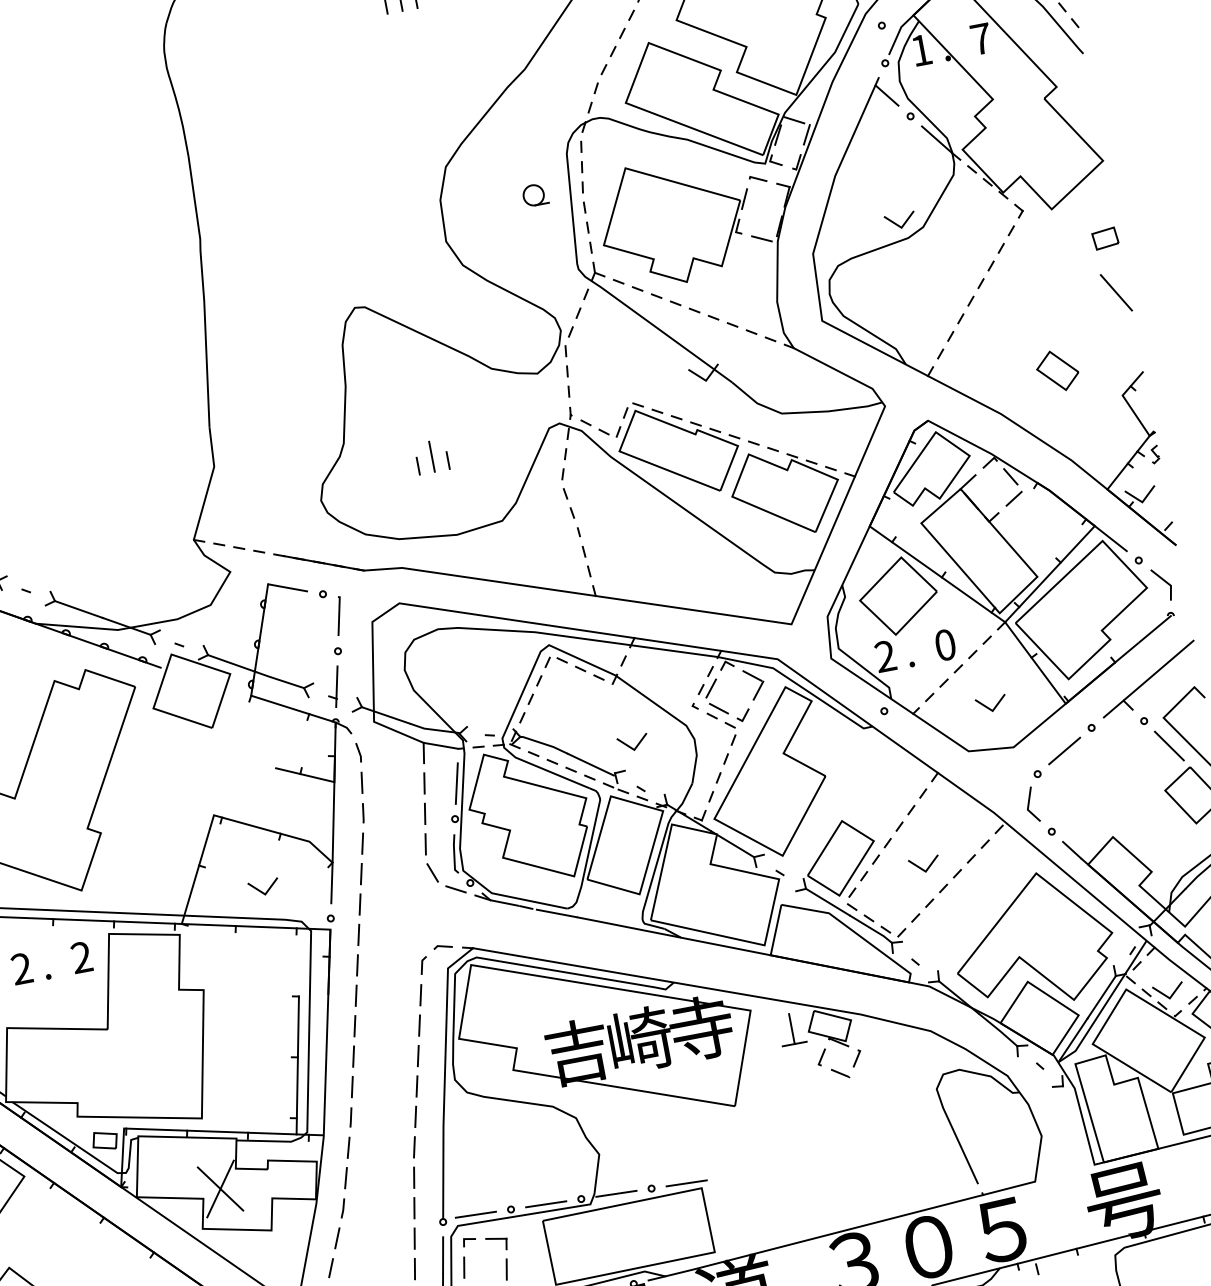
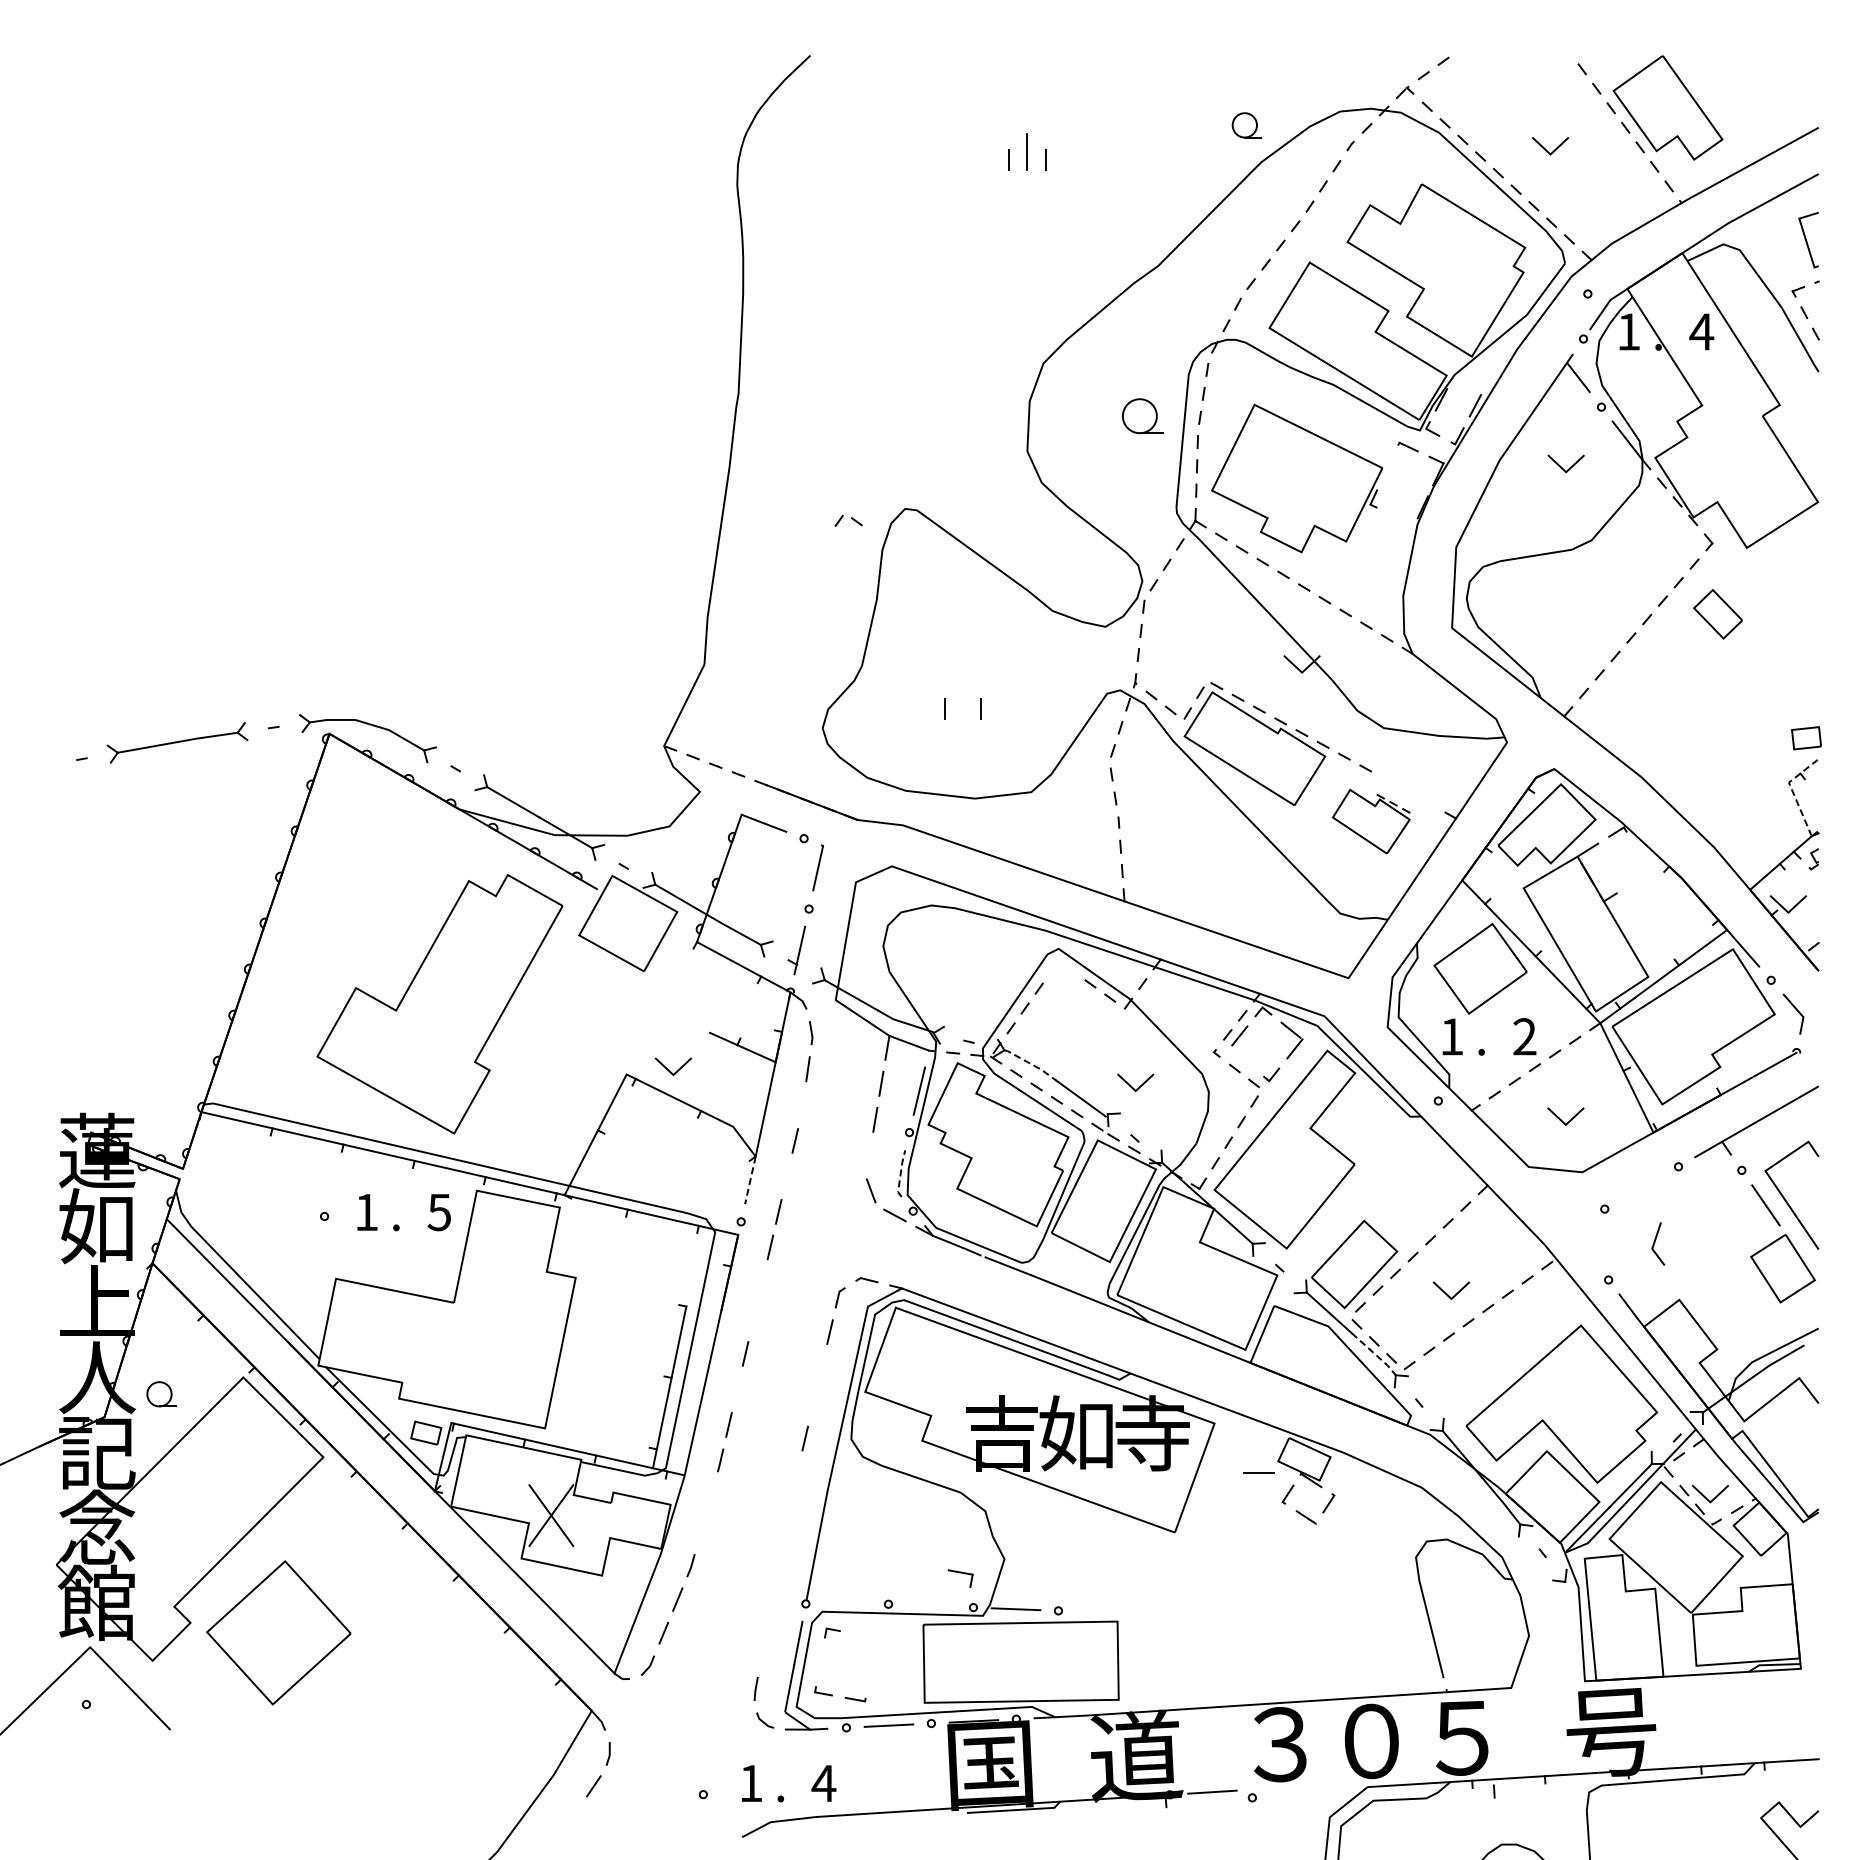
text: (980, 38) -> (1701, 331), 7 -> 4
line: (793, 120) -> (1463, 385), removed
part: (535, 195) -> (1142, 416), size x1.4
line: (744, 199) -> (1387, 467), removed
line: (896, 223) -> (1561, 466), moved
part: (1105, 238) -> (1806, 738), moved
line: (762, 239) -> (1399, 518), removed
line: (1116, 292) -> (1804, 660), removed
part: (1057, 371) -> (1717, 614), moved
line: (1126, 401) -> (1792, 790), solid -> dashed
line: (431, 456) -> (962, 700), removed
line: (1010, 476) -> (1639, 852), removed
part: (786, 492) -> (1371, 821), size x0.6
line: (1014, 498) -> (1638, 879), removed
text: (945, 644) -> (1524, 1036), 0 -> 2
text: (885, 656) -> (1451, 1036), 2 -> 1
part: (555, 660) -> (848, 520), moved
line: (718, 708) -> (1243, 1060), removed
line: (544, 744) -> (1031, 1064), solid -> dashed
line: (1064, 750) -> (1641, 1187), removed
line: (1029, 804) -> (1655, 1242), moved
line: (363, 813) -> (802, 1105), removed
line: (425, 844) -> (869, 1155), removed
line: (454, 854) -> (900, 1173), solid -> dashed
line: (360, 874) -> (786, 1176), removed
line: (332, 883) -> (750, 1180), solid -> dashed
line: (267, 889) -> (677, 1069), moved
line: (872, 928) -> (1375, 1354), solid -> dashed
text: (81, 957) -> (439, 1212), 2 -> 5
line: (356, 965) -> (761, 1282), removed
text: (21, 968) -> (366, 1211), 2 -> 1
line: (355, 995) -> (753, 1318), removed
line: (419, 1025) -> (821, 1367), removed
line: (792, 1029) -> (1259, 1454), removed
text: (639, 1040) -> (1077, 1433), 崎 -> 如
line: (418, 1055) -> (813, 1402), removed
line: (353, 1056) -> (737, 1389), removed
line: (415, 1116) -> (796, 1473), removed
line: (348, 1147) -> (710, 1495), removed
line: (414, 1147) -> (788, 1509), removed
line: (346, 1177) -> (701, 1530), removed
line: (414, 1177) -> (781, 1545), removed
line: (686, 1183) -> (1100, 1612), removed
line: (545, 1204) -> (930, 1605), removed
line: (413, 1208) -> (774, 1581), removed
line: (475, 1214) -> (845, 1602), removed
line: (414, 1238) -> (768, 1617), removed
part: (497, 1243) -> (960, 1578), moved
line: (464, 1267) -> (820, 1662), removed
line: (415, 1268) -> (762, 1652), removed
line: (506, 1269) -> (869, 1673), removed

